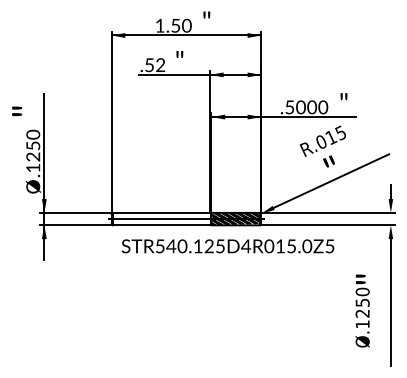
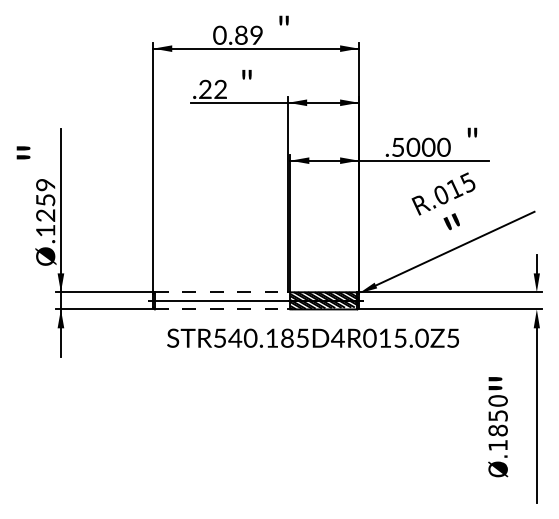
text: (173, 25) -> (238, 34), 1.50 -> 0.89
text: (149, 65) -> (205, 89), .52 -> .22
text: (33, 134) -> (46, 184), .1250 -> .1259
line: (161, 213) -> (221, 292), solid -> dashed
line: (161, 225) -> (221, 309), solid -> dashed
text: (209, 246) -> (287, 338), STR540.125D4R015.0Z5 -> STR540.185D4R015.0Z5
text: (362, 313) -> (497, 430), Ø.1250 -> Ø.1850

